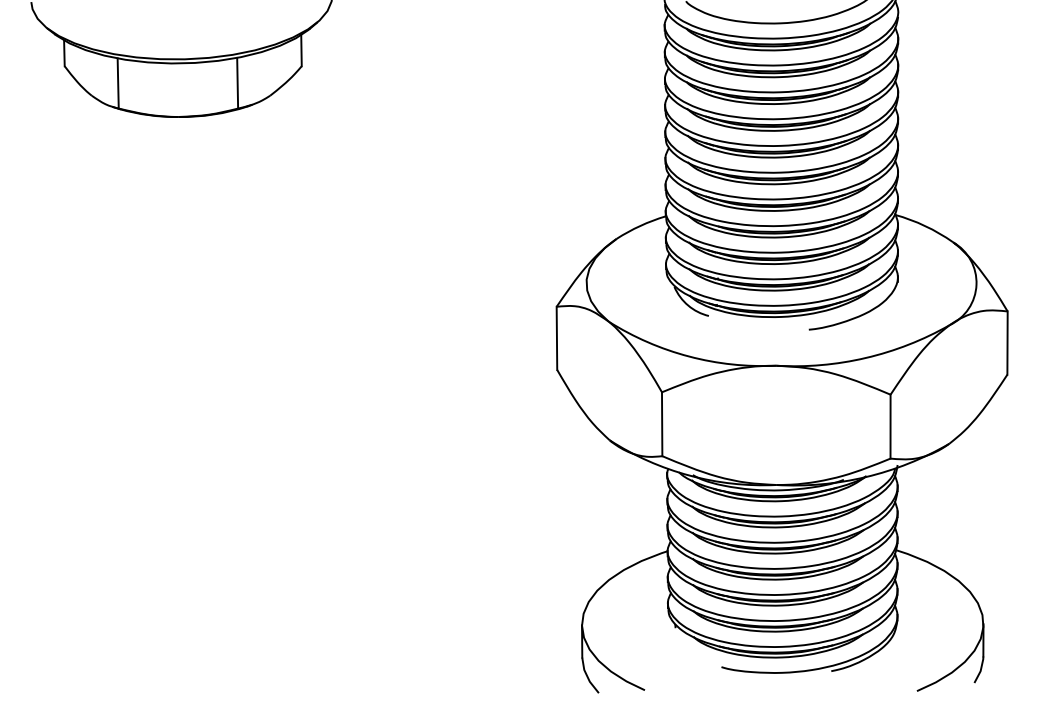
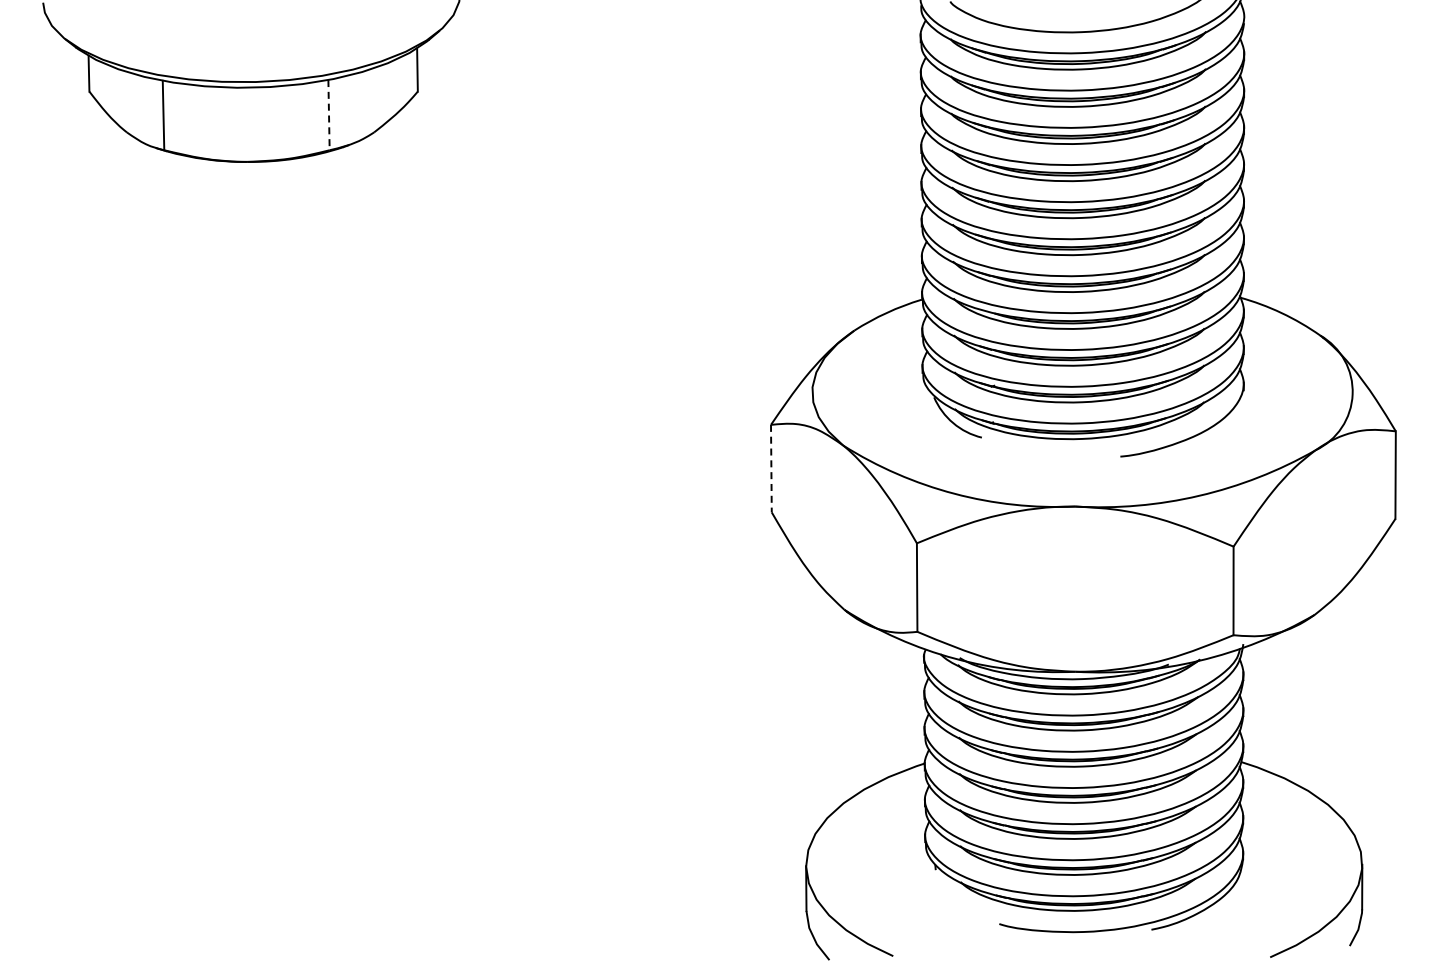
line: (237, 83) -> (329, 115), solid -> dashed
line: (557, 338) -> (771, 468), solid -> dashed

